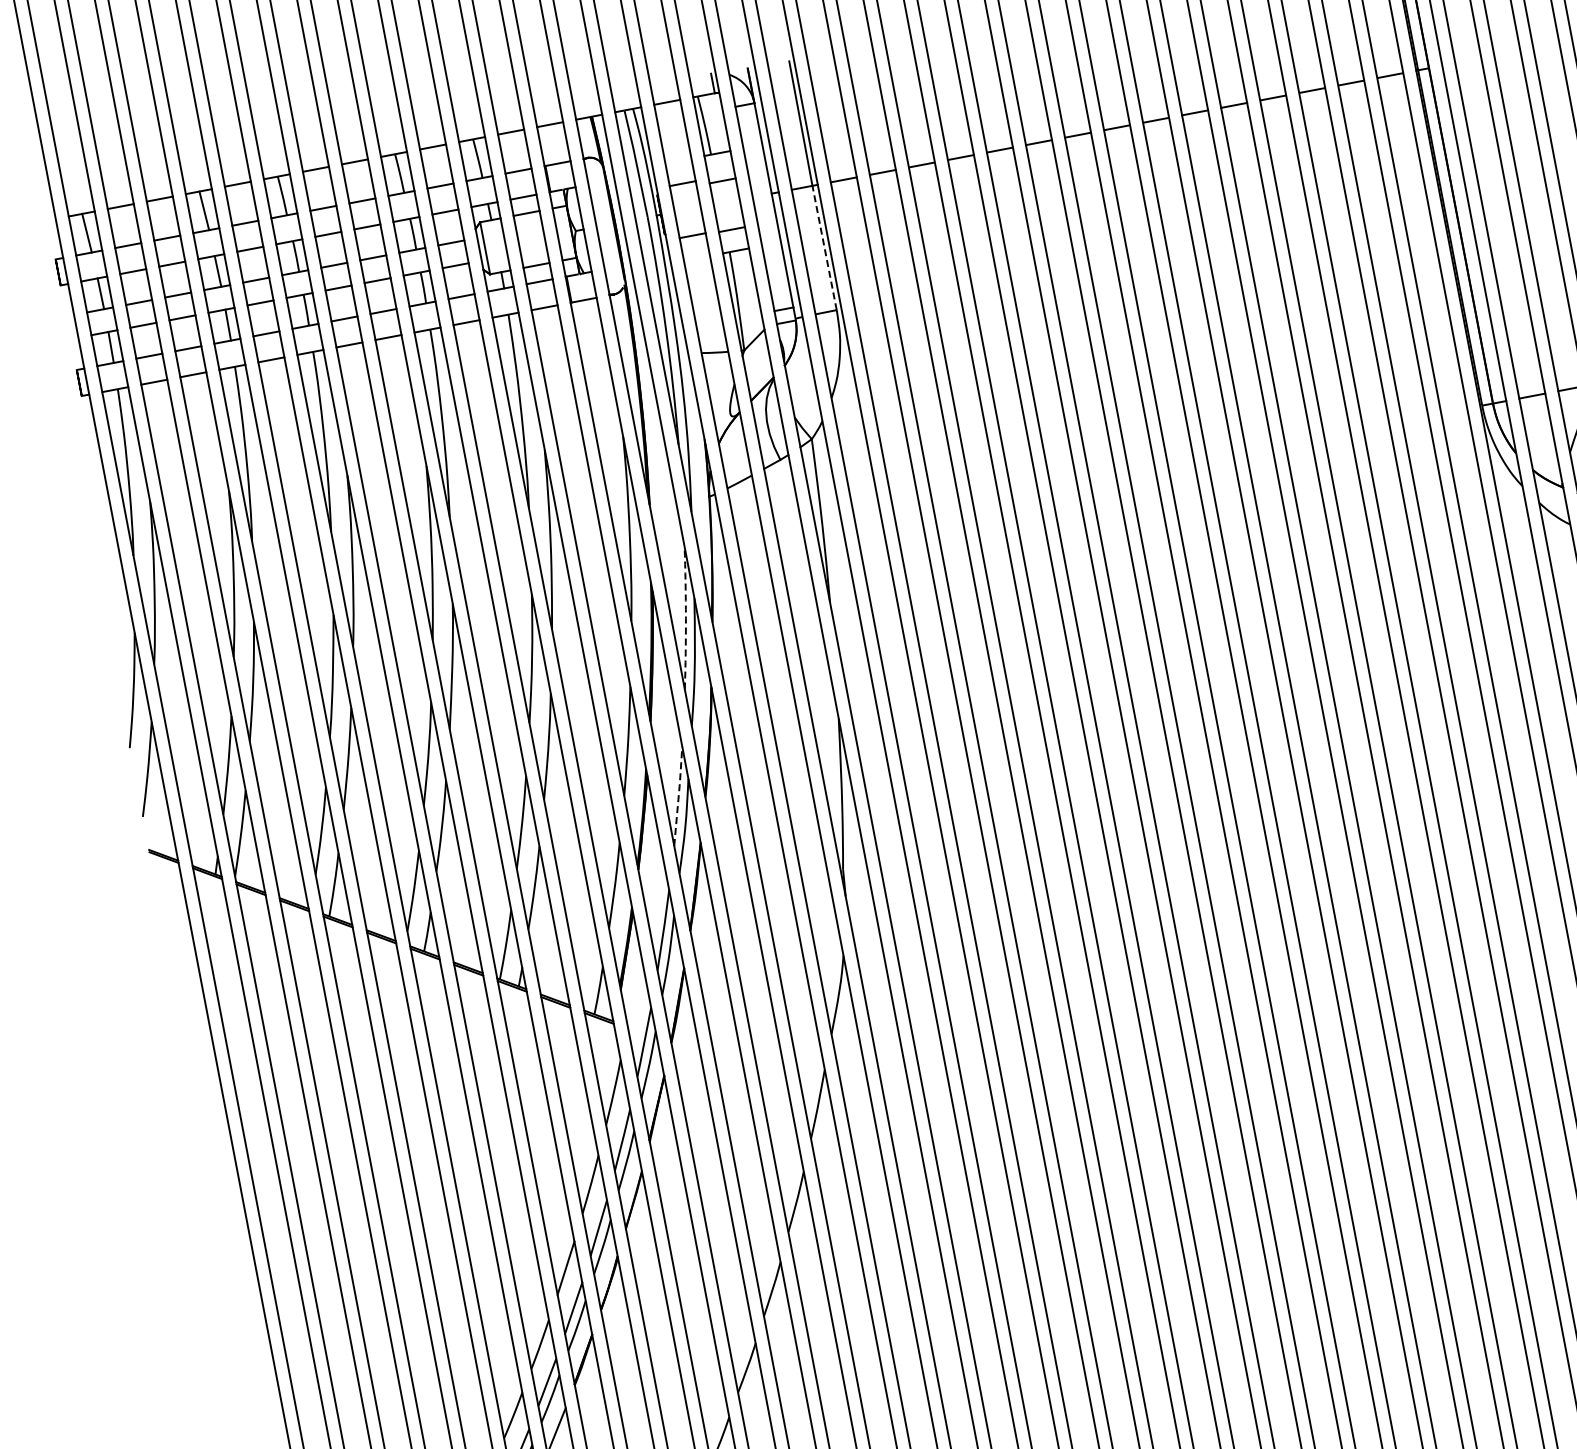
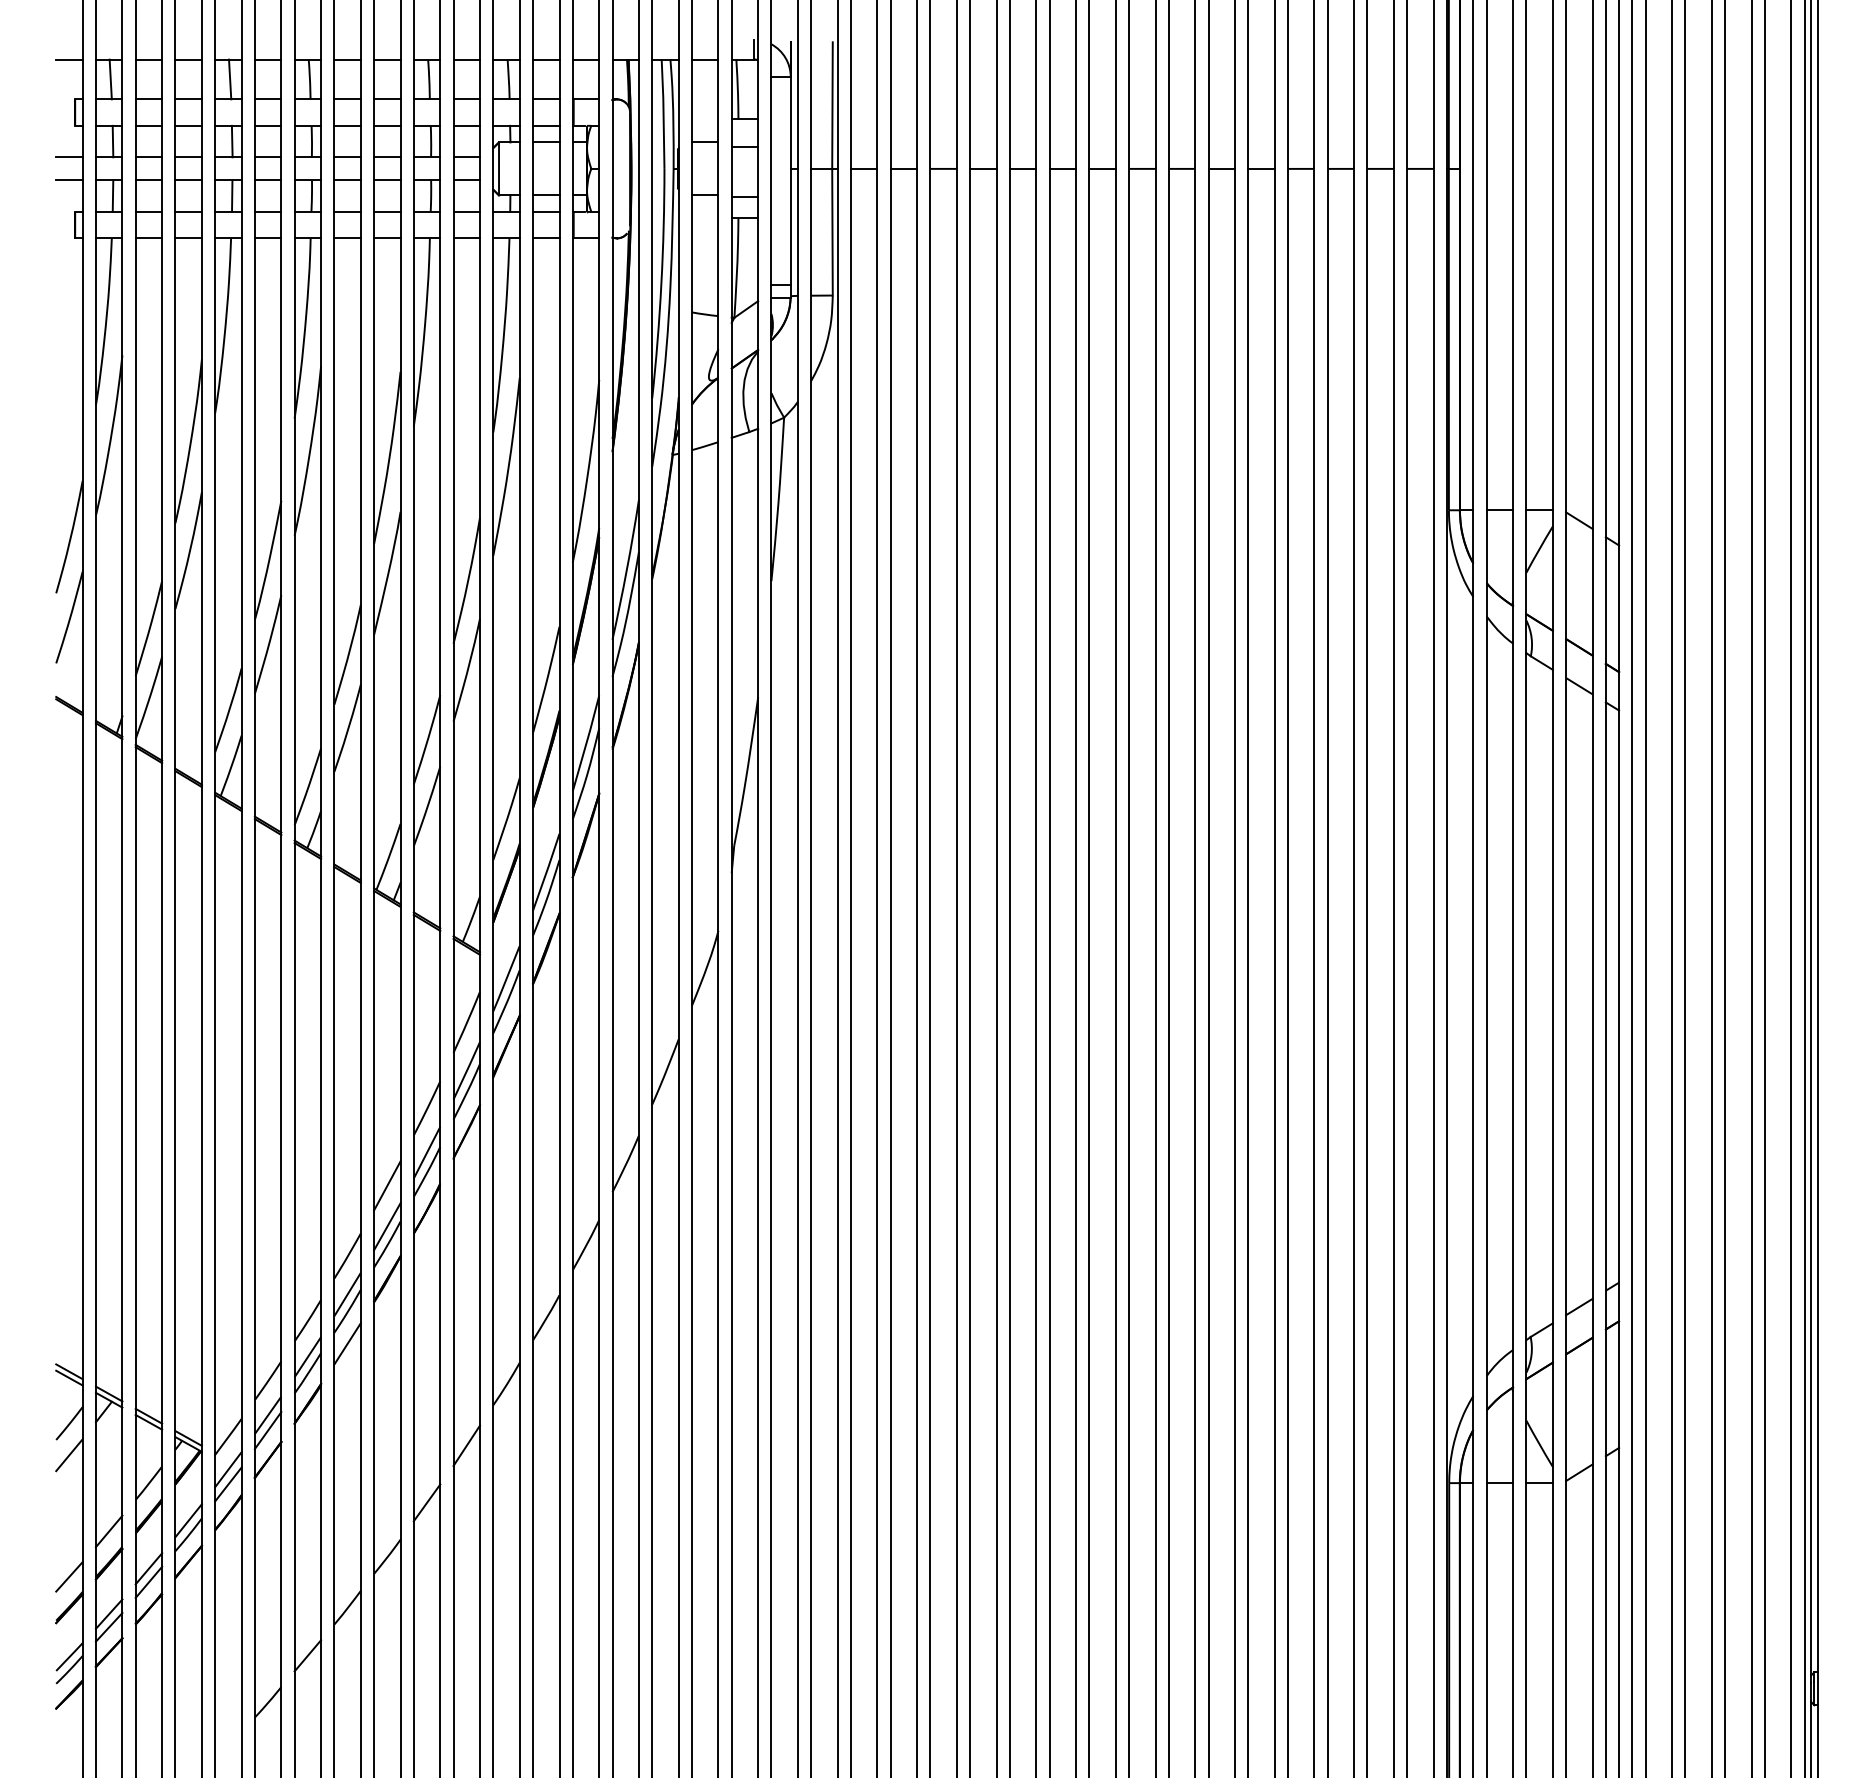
line: (42, 221) -> (69, 59), added
line: (824, 247) -> (832, 231), dashed -> solid
line: (61, 317) -> (69, 157), added
line: (65, 340) -> (69, 180), added
arc: (685, 617) -> (626, 569), dashed -> solid
line: (678, 795) -> (586, 742), dashed -> solid

